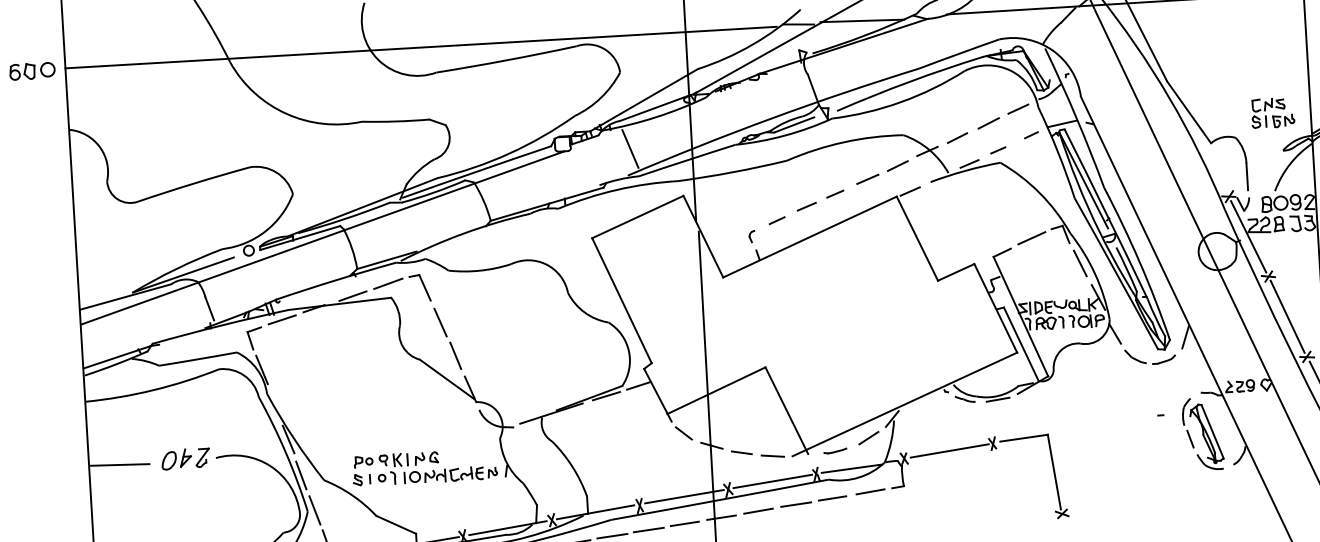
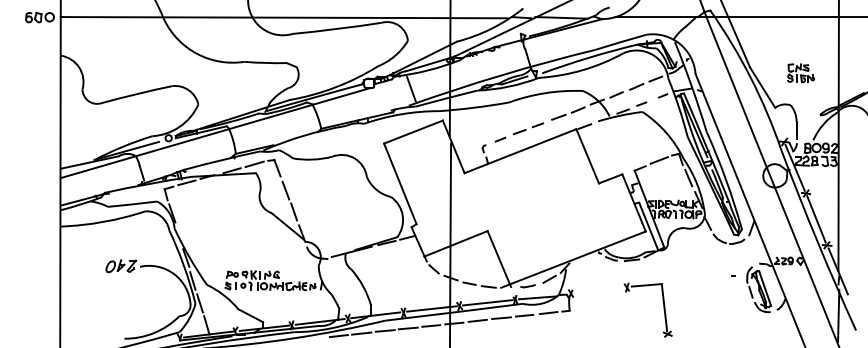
part: (1273, 113) -> (801, 73), moved
line: (949, 451) -> (599, 290), removed
line: (119, 465) -> (79, 267), removed

